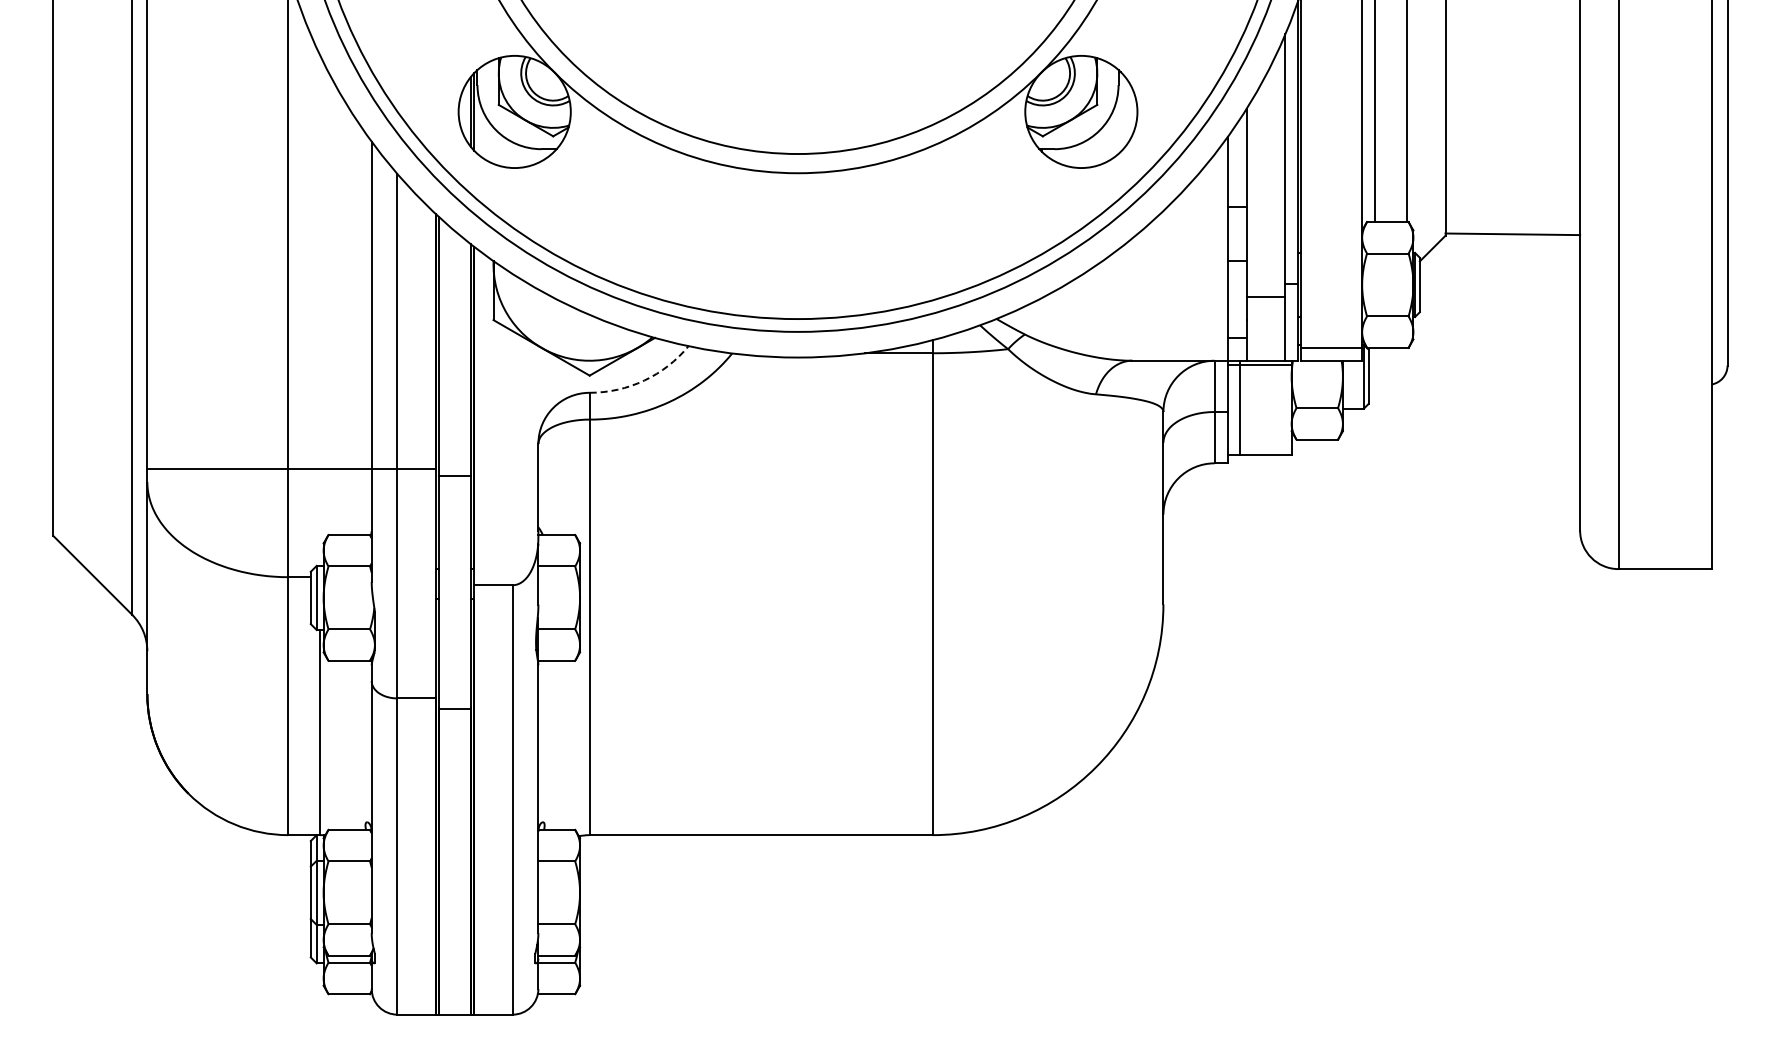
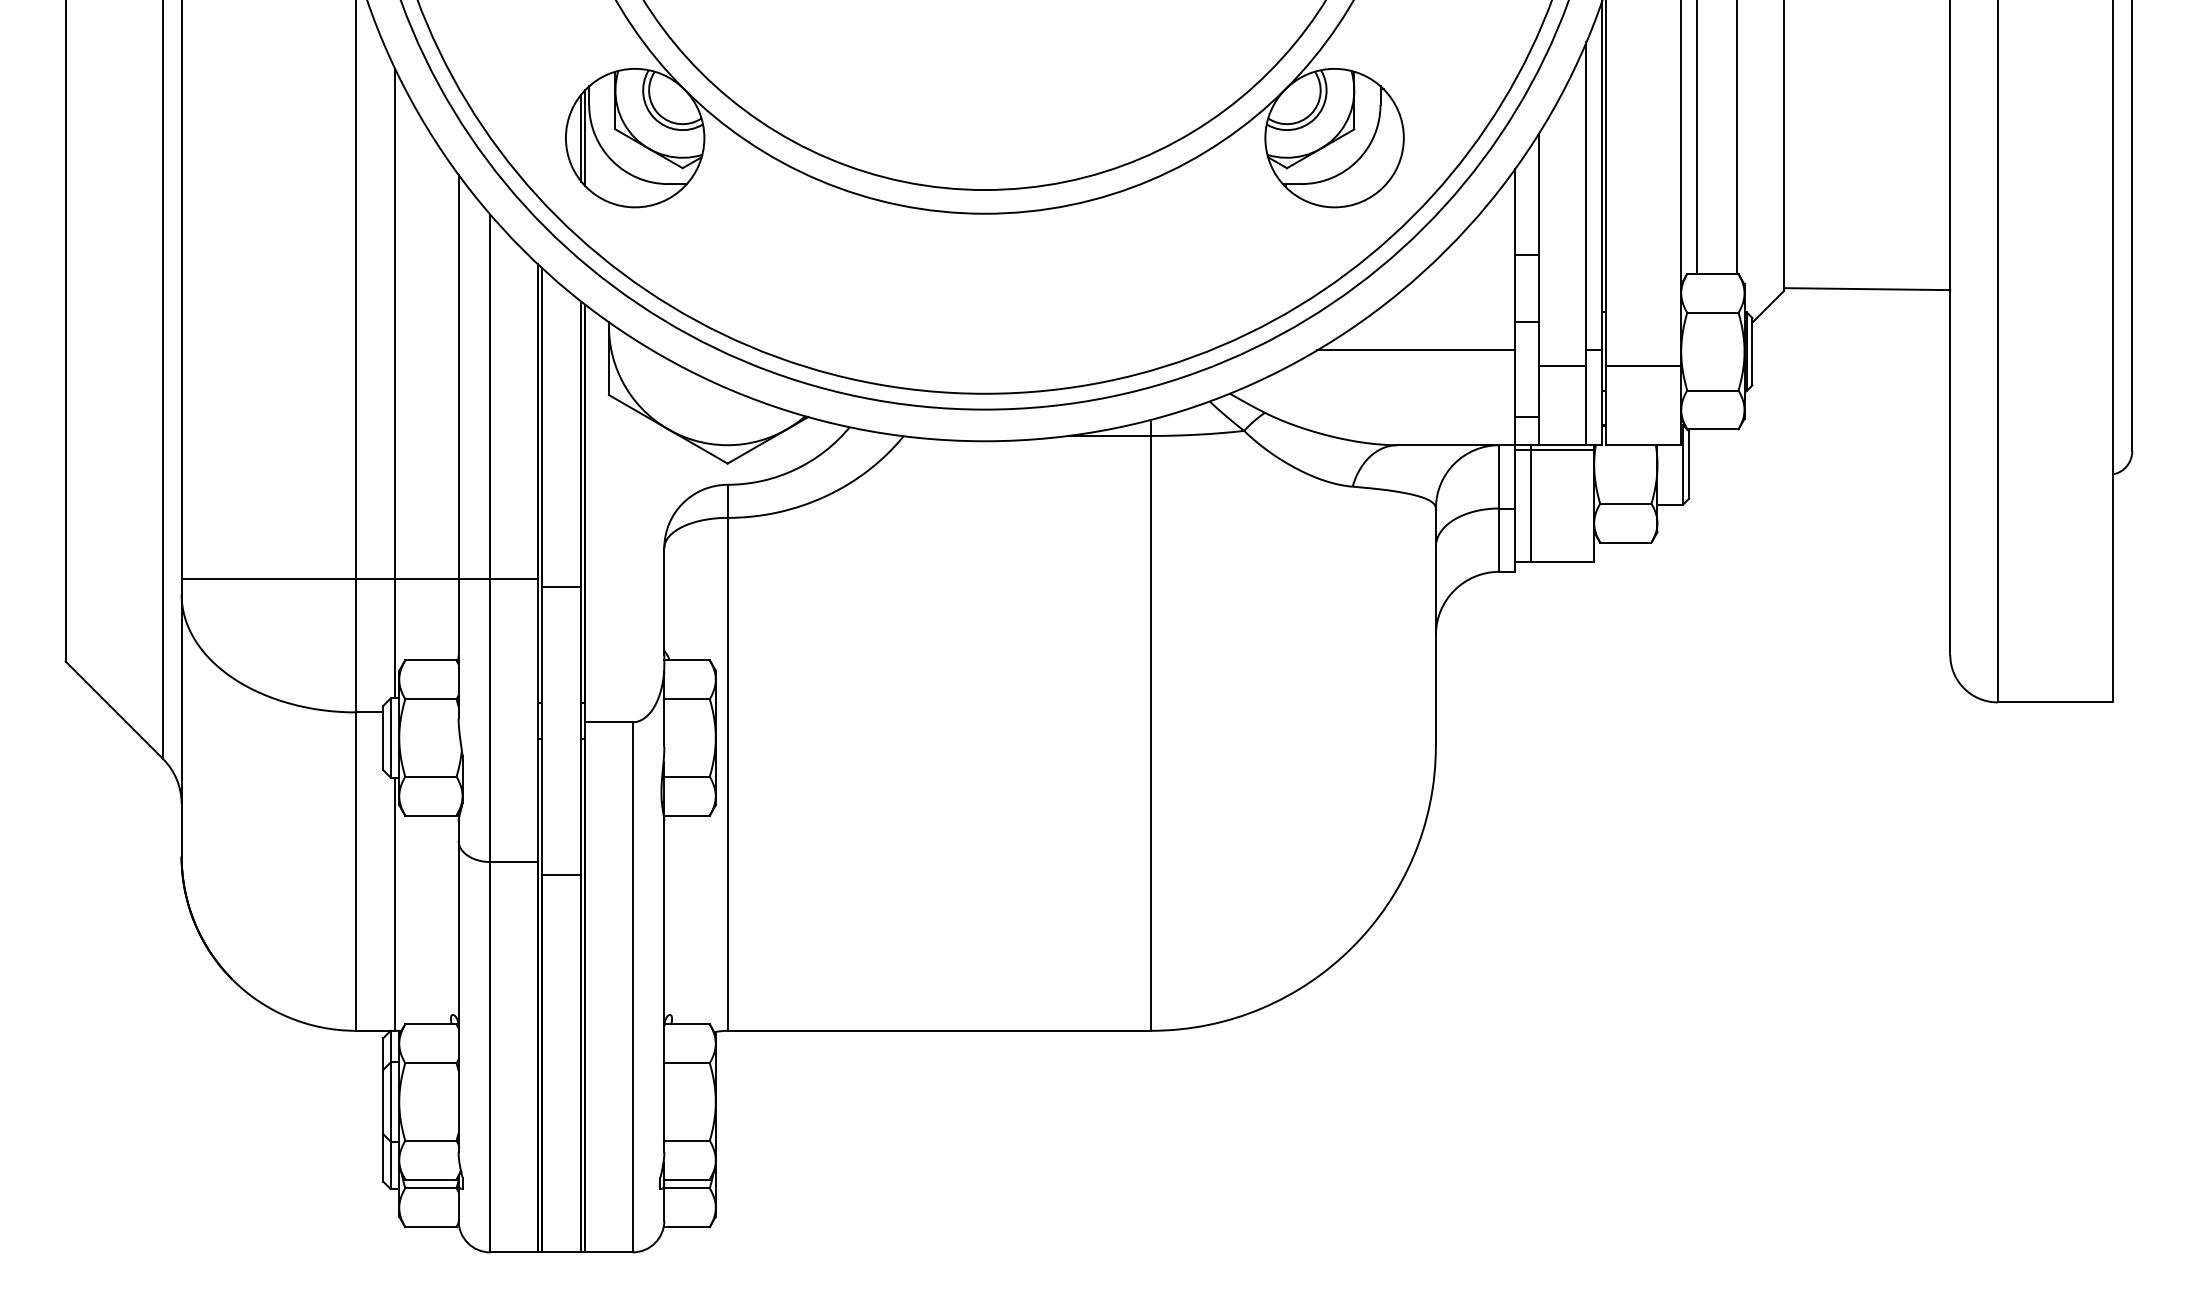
line: (1147, 283) -> (1416, 349), added
line: (320, 310) -> (395, 383), added
line: (1331, 347) -> (1643, 365), moved
arc: (644, 380) -> (795, 469), dashed -> solid

